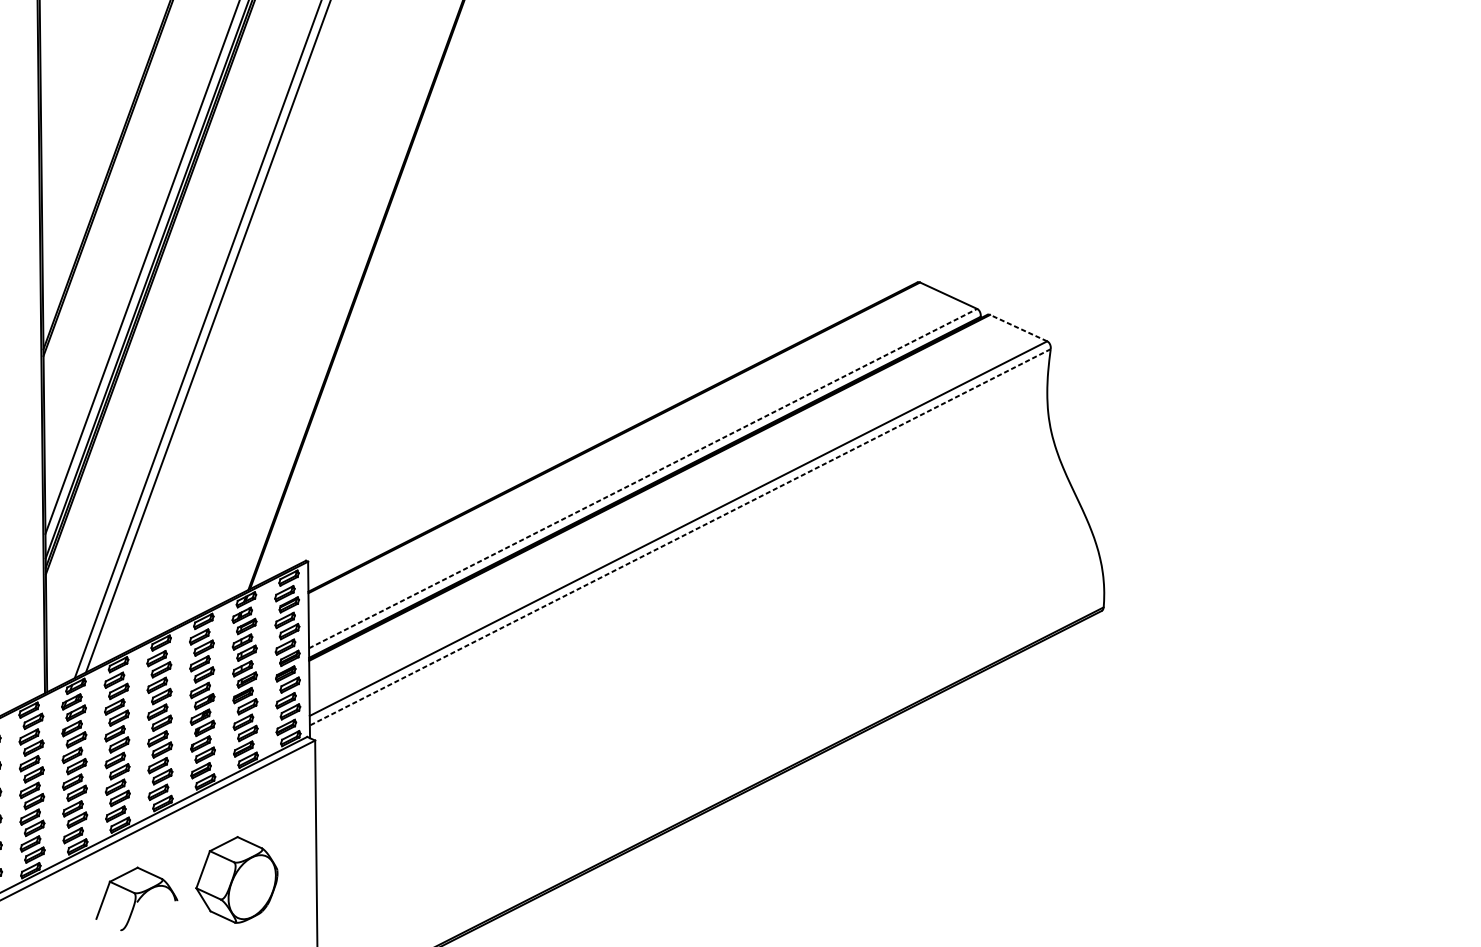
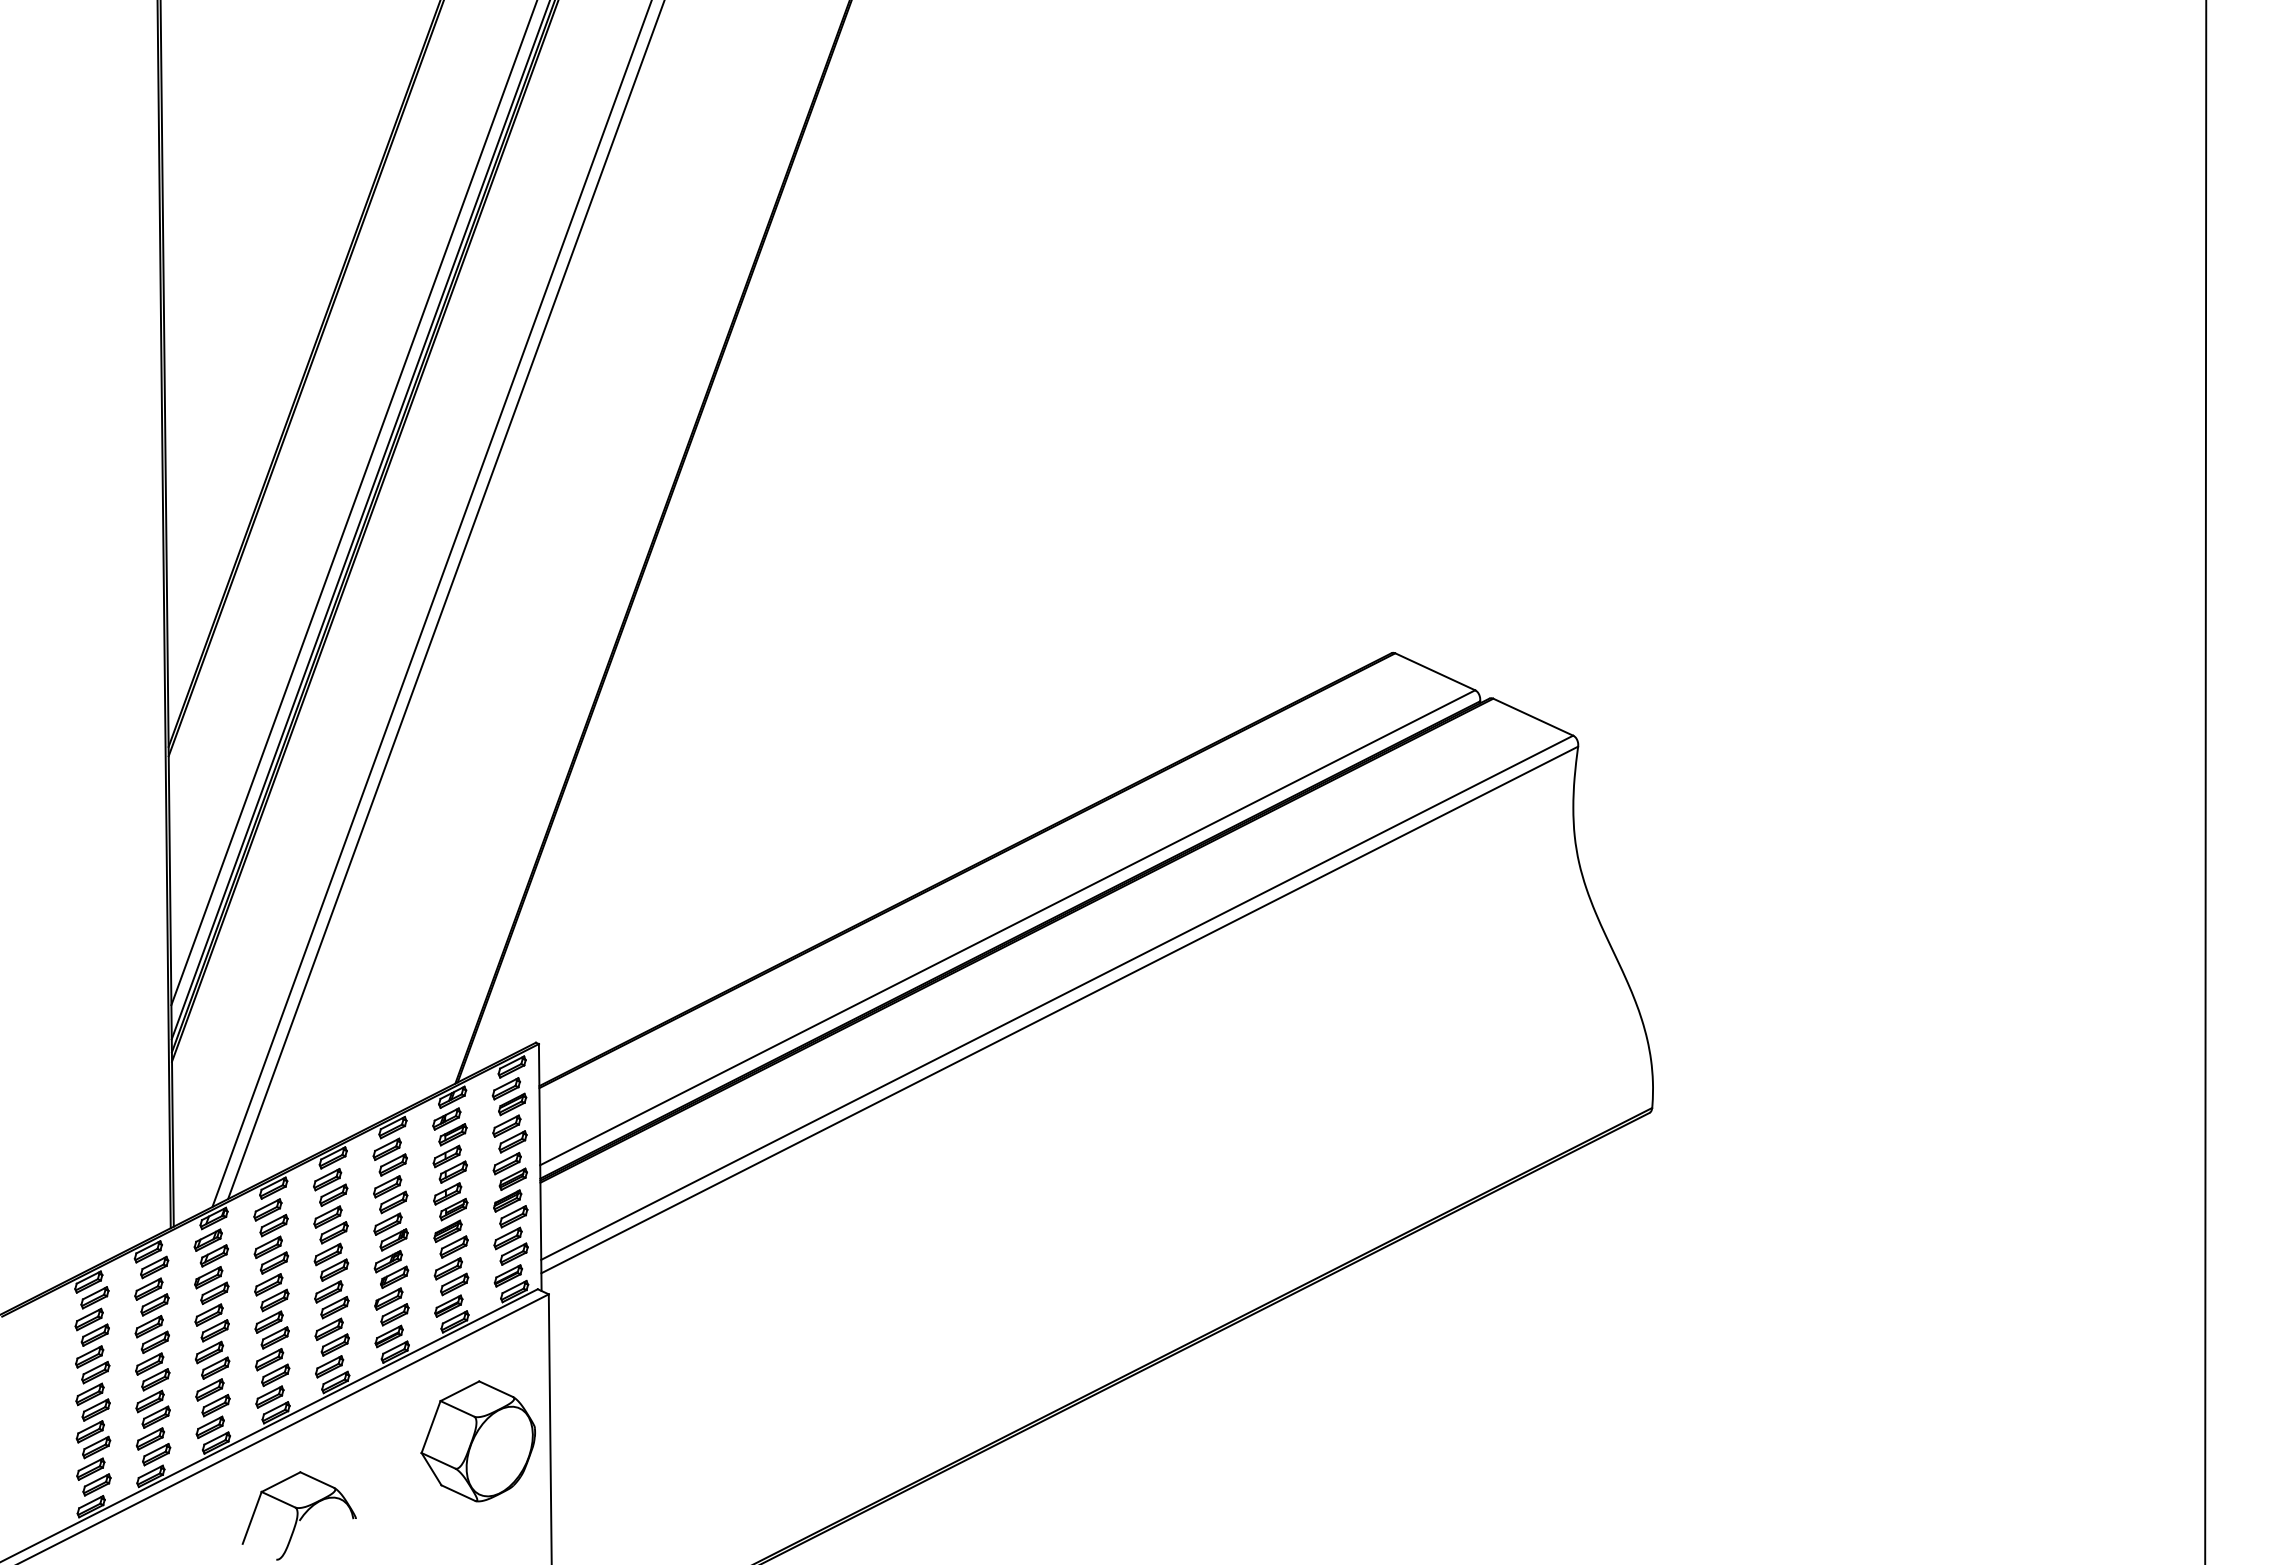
line: (1018, 328) -> (1533, 717), dashed -> solid
line: (643, 478) -> (1008, 927), dashed -> solid
line: (680, 537) -> (1059, 1010), dashed -> solid
part: (236, 880) -> (477, 1441), moved

